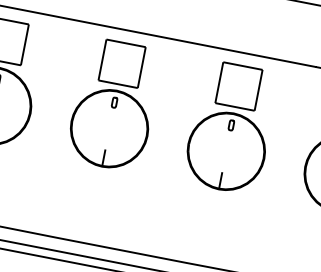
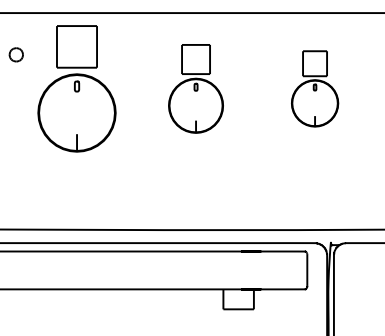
part: (113, 104) -> (195, 88), size x0.7
part: (230, 127) -> (314, 88), size x0.6

